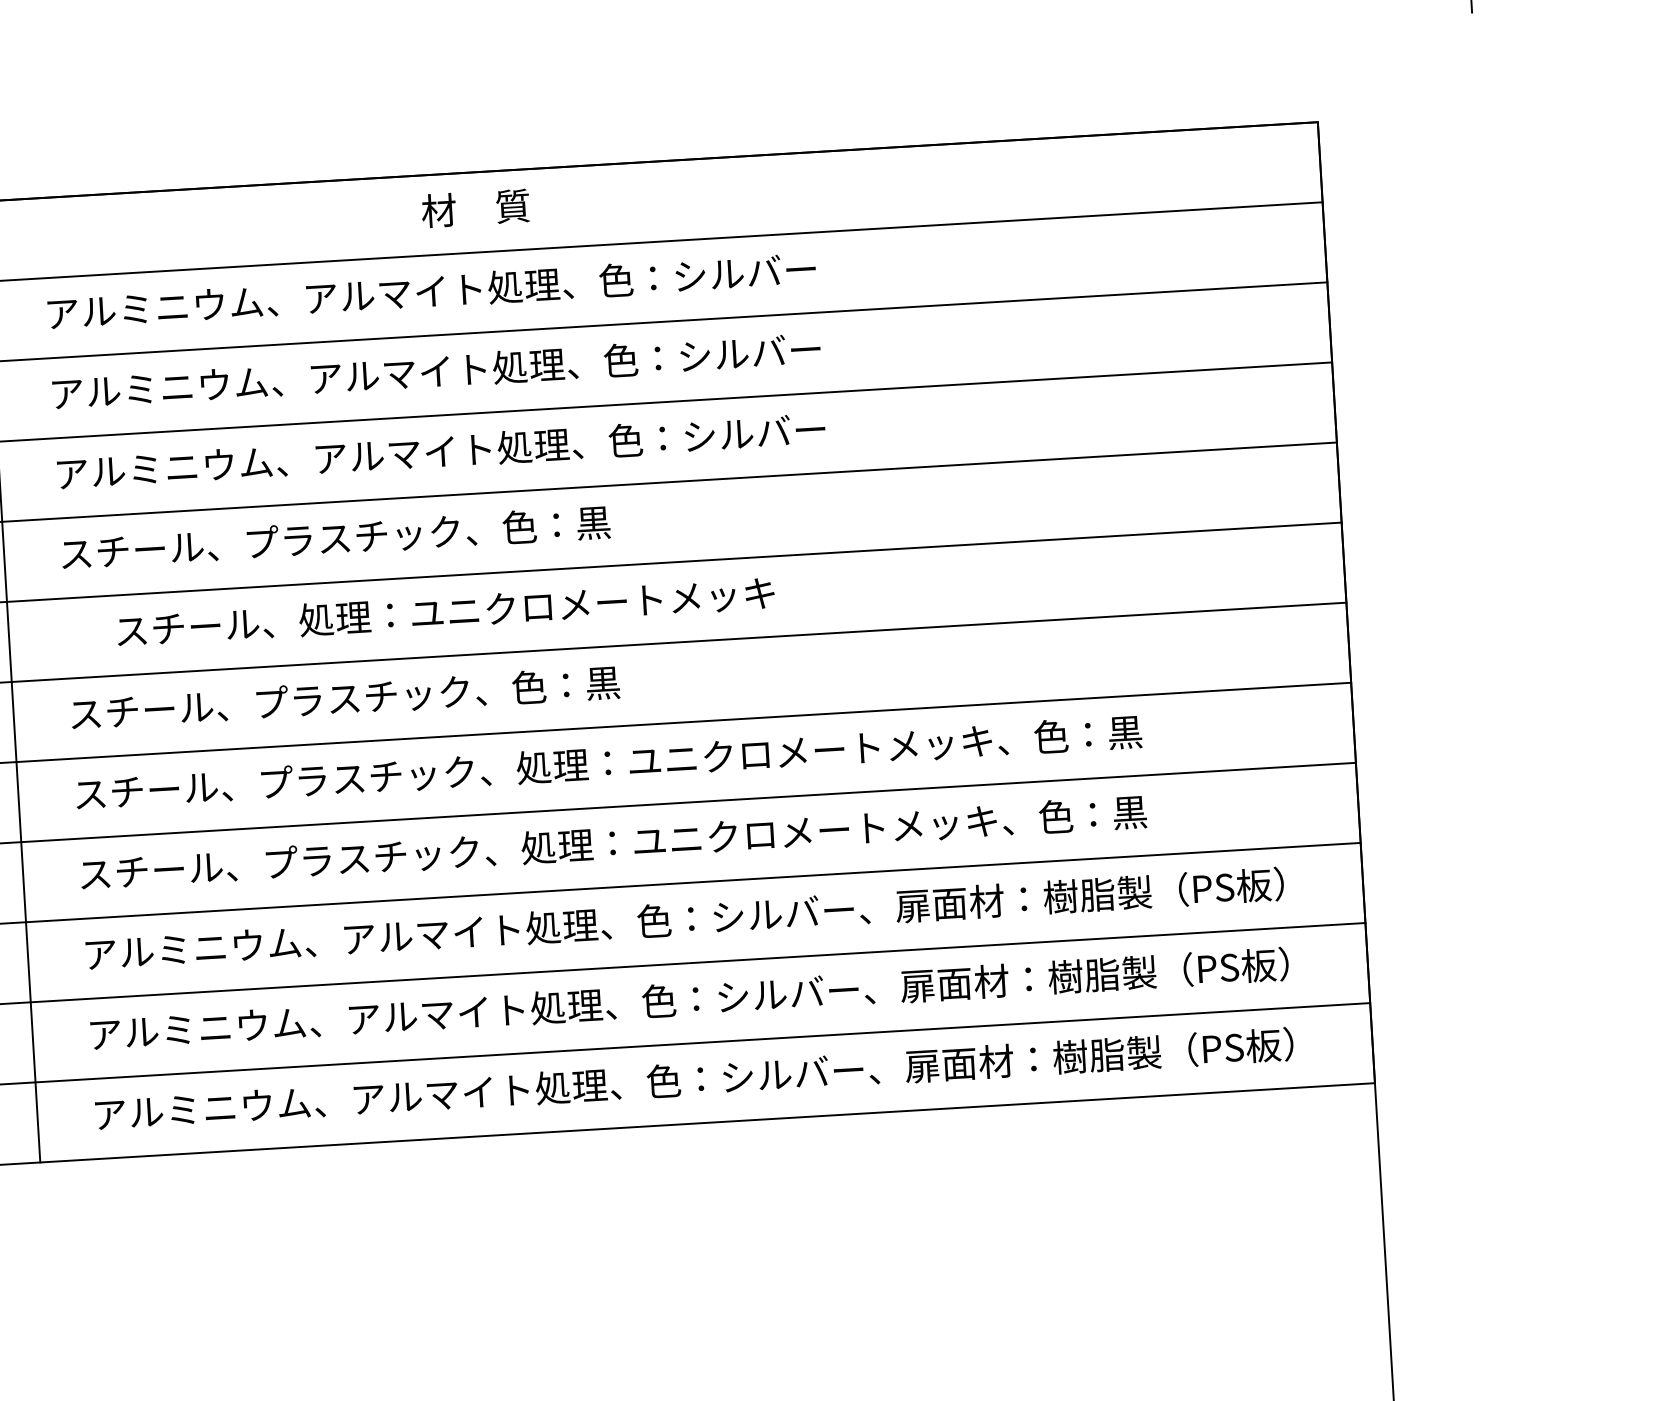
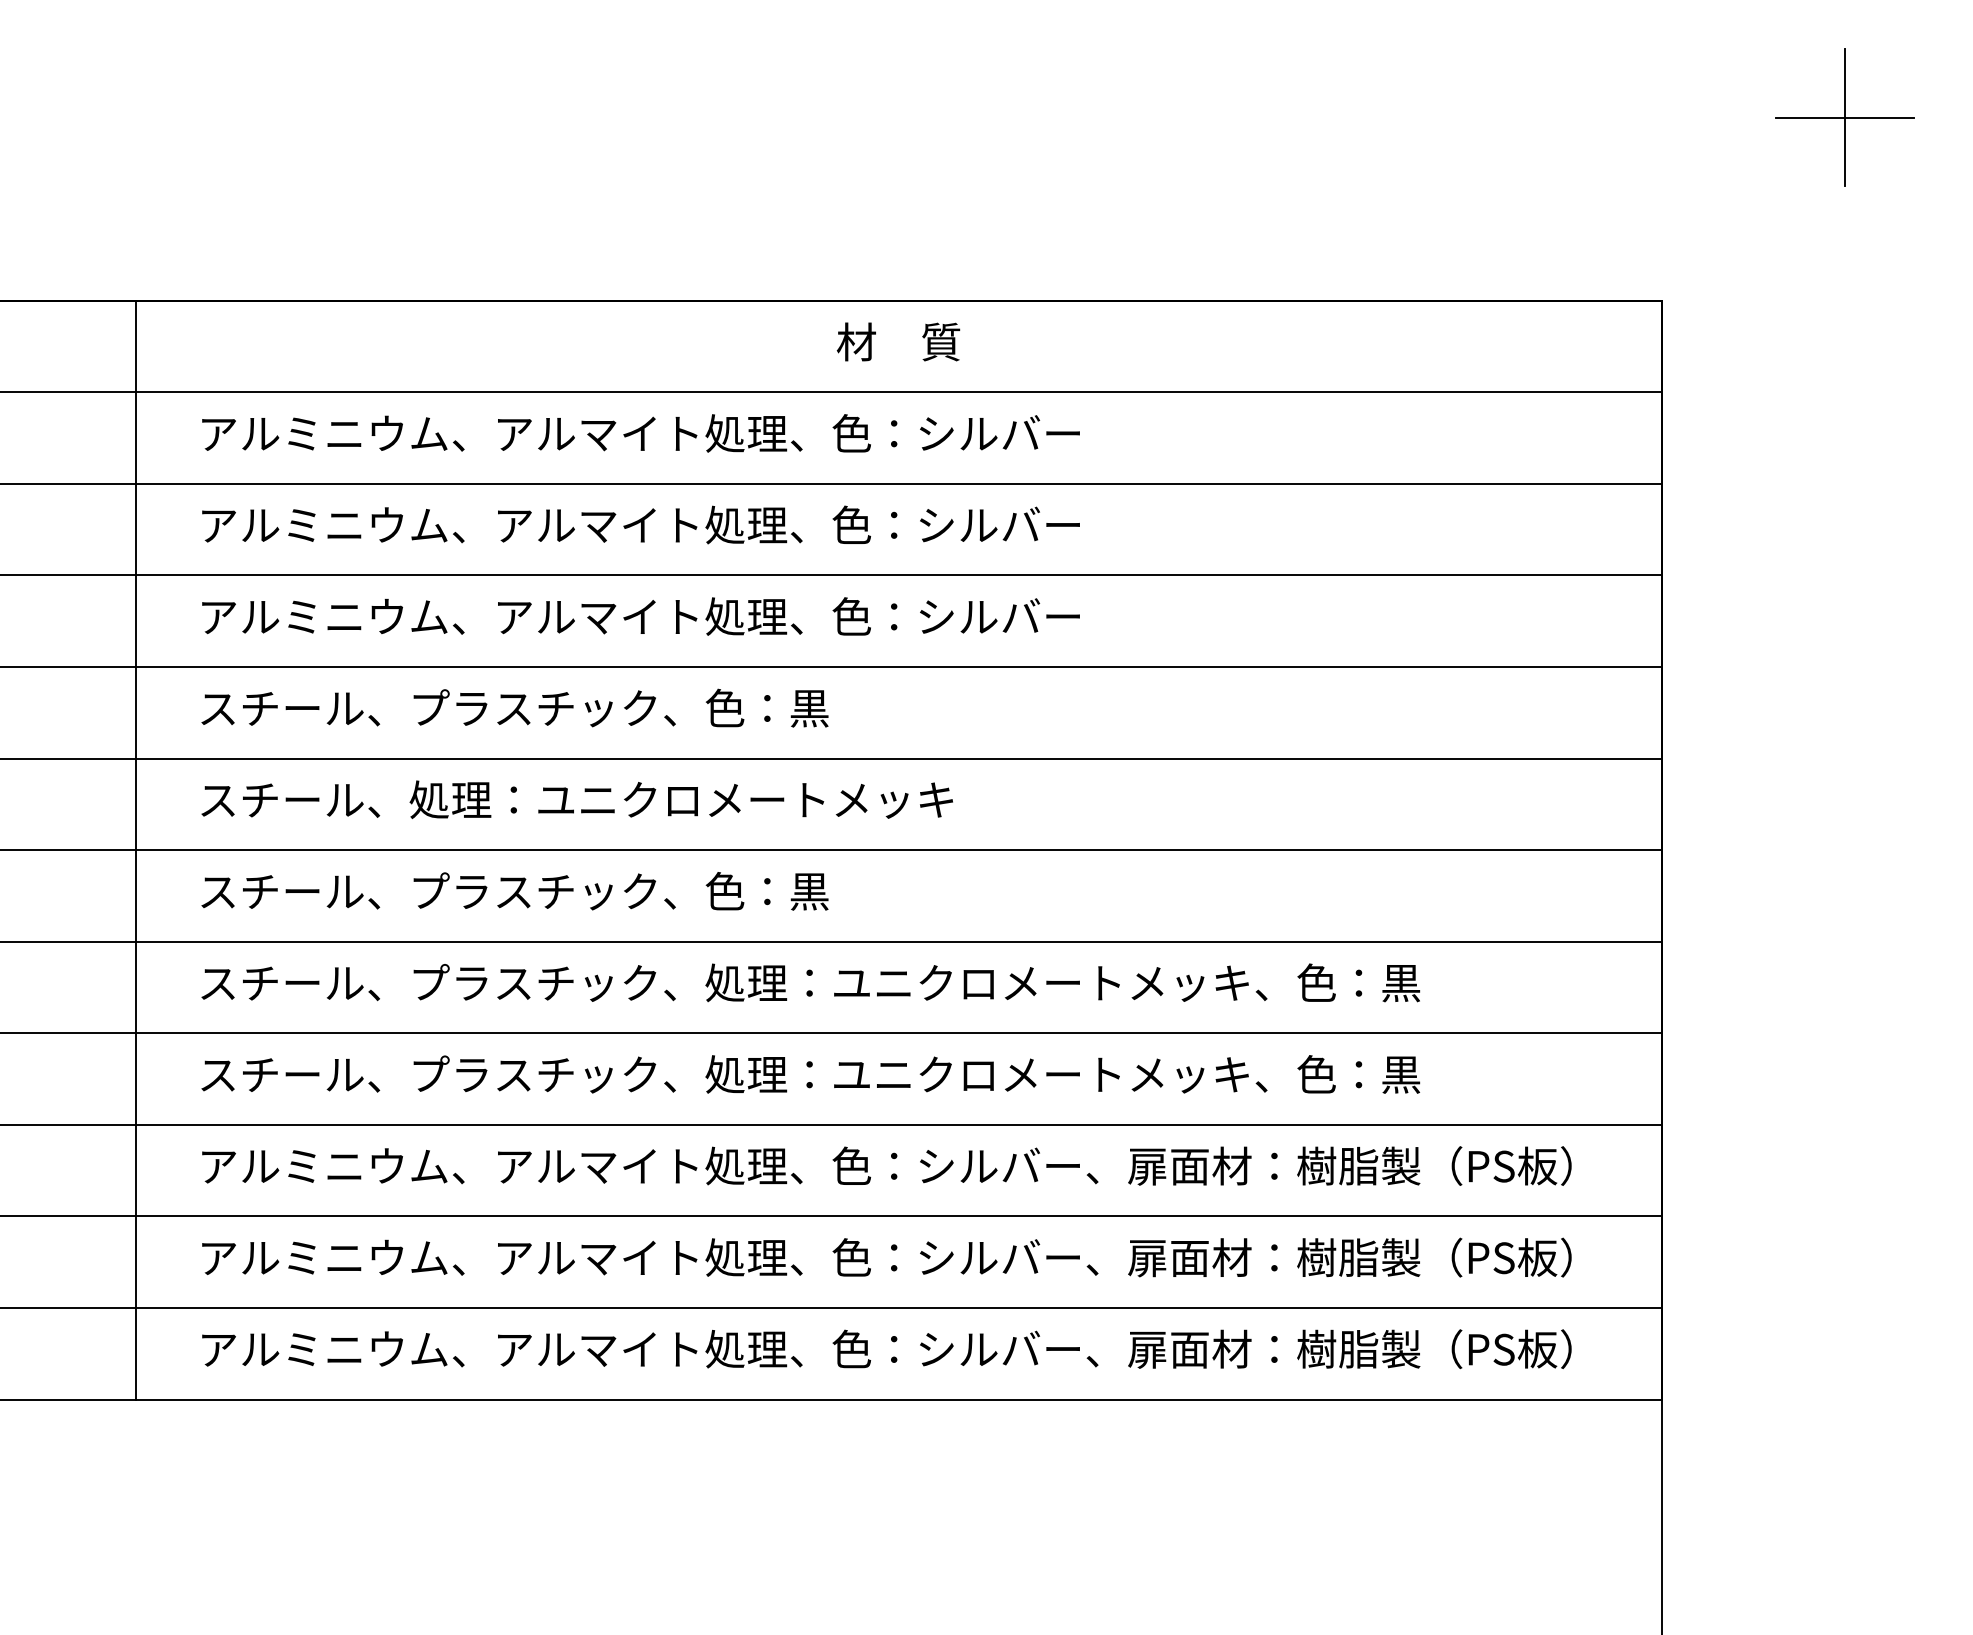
text: (475, 207) -> (898, 341), moved
text: (445, 611) -> (576, 799), moved

